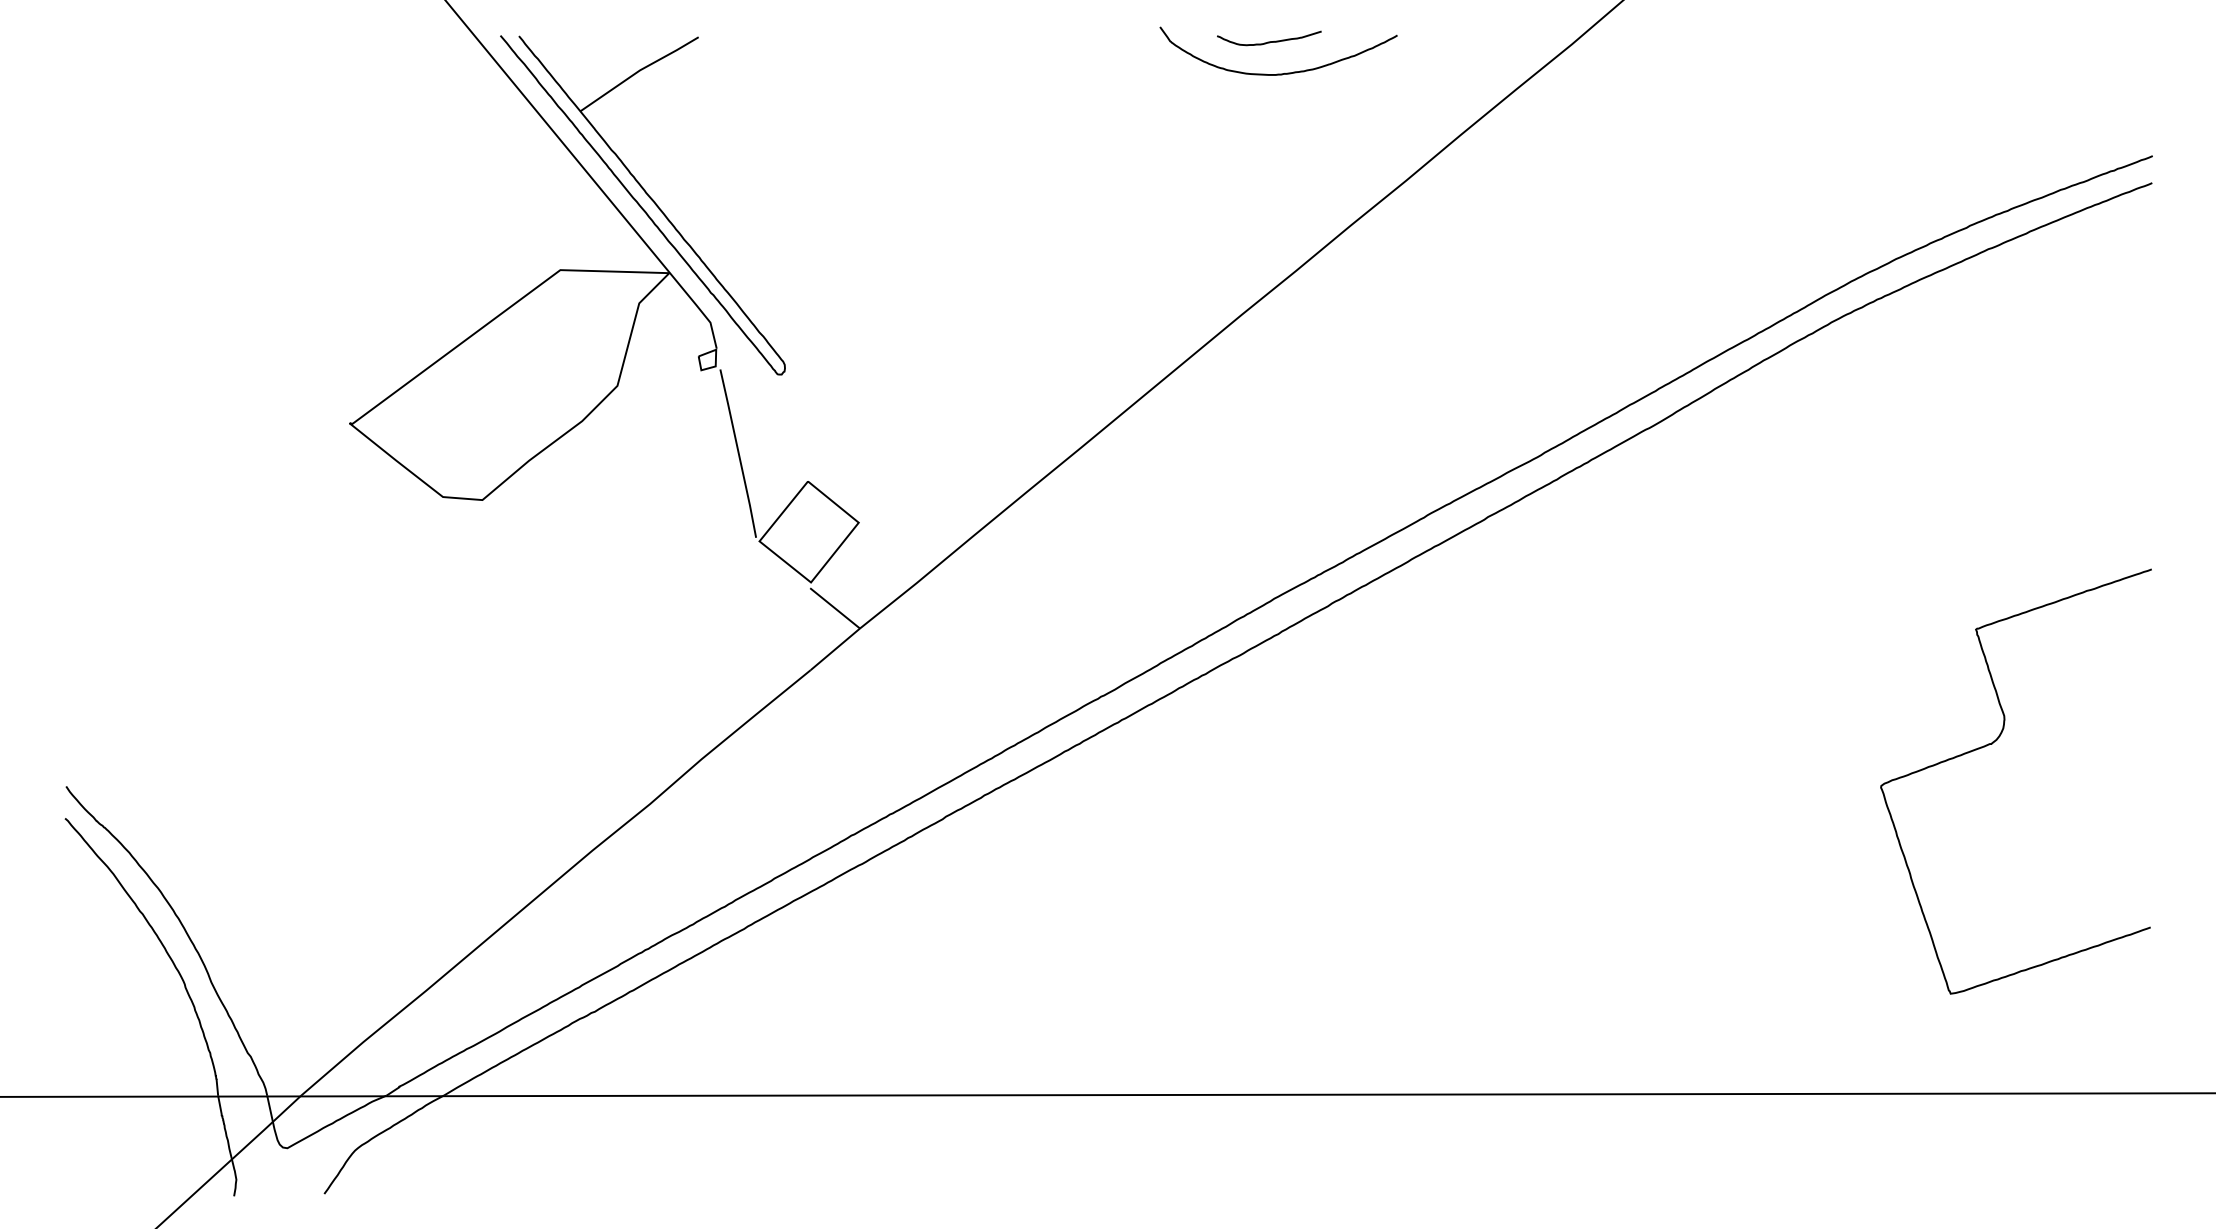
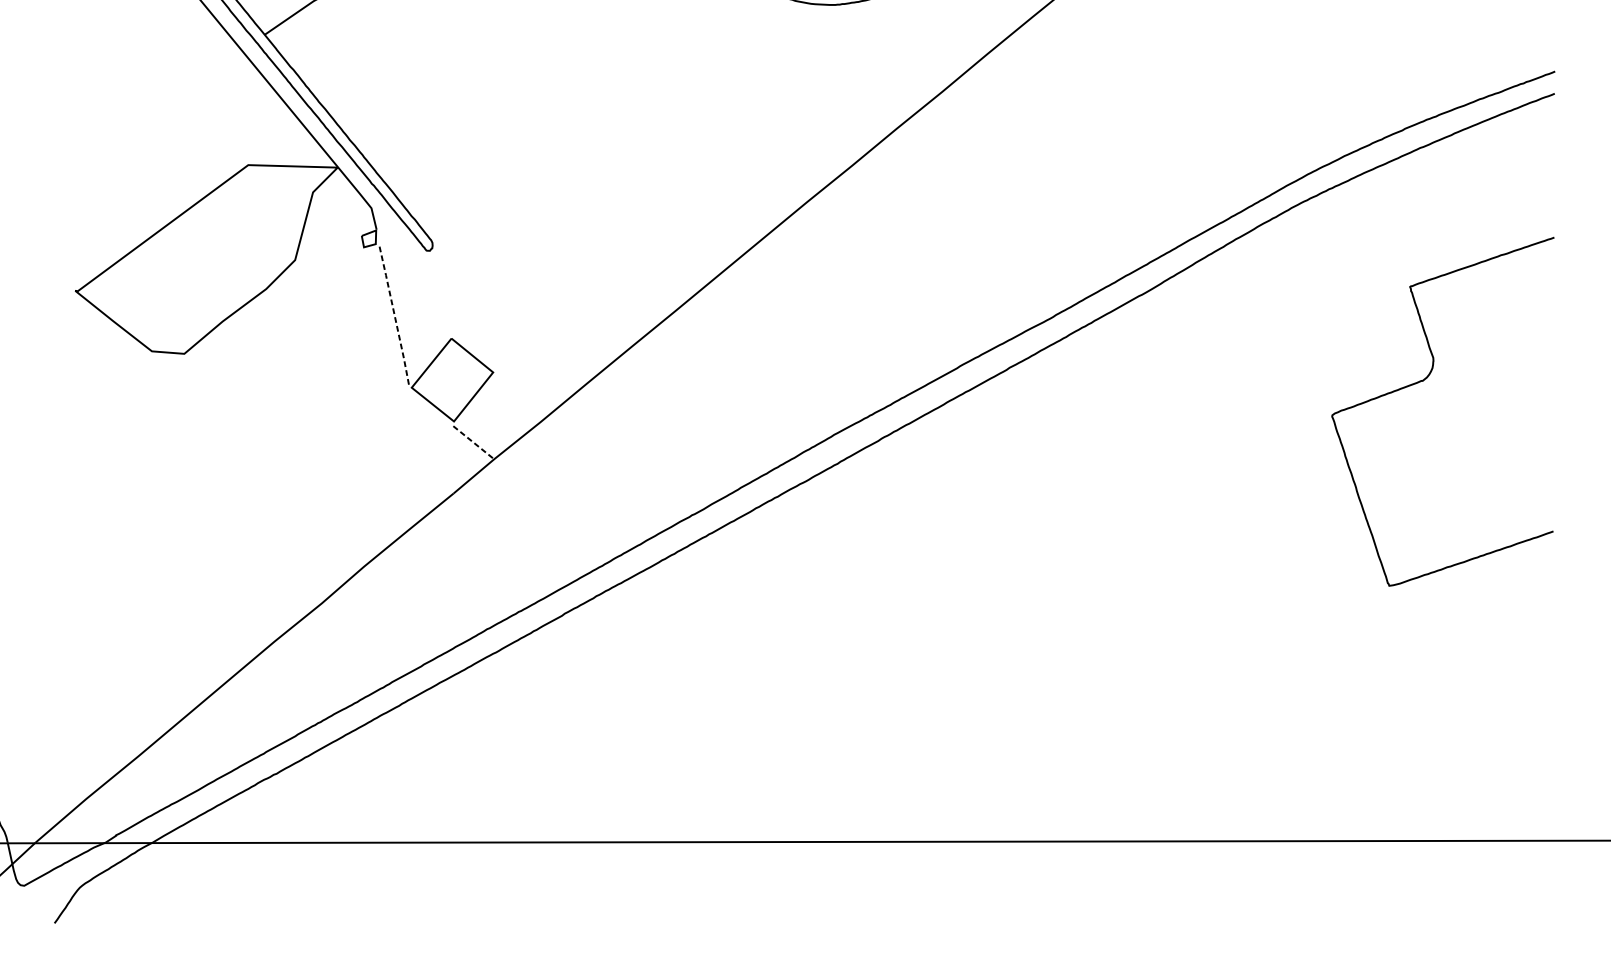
line: (738, 453) -> (394, 315), solid -> dashed
line: (835, 608) -> (474, 442), solid -> dashed
curve: (1992, 744) -> (1423, 381), moved

